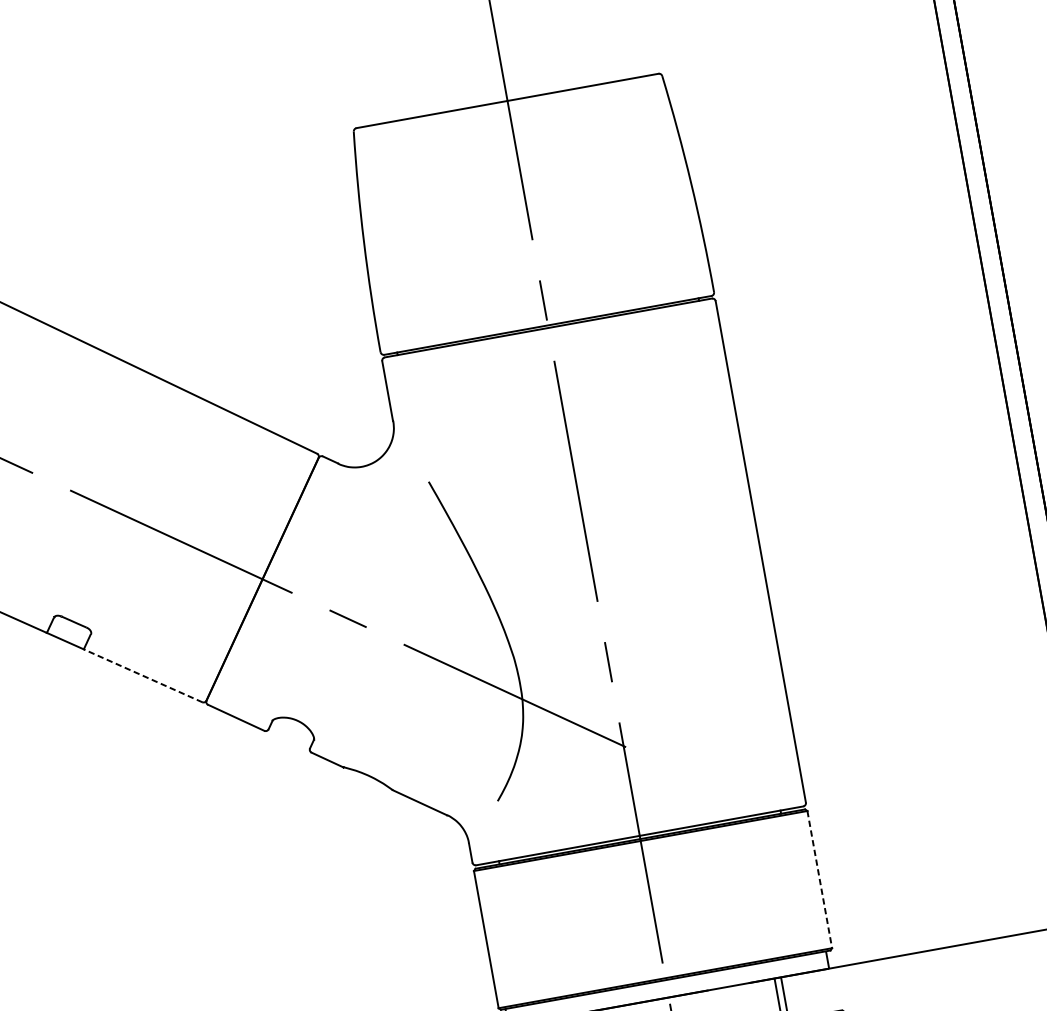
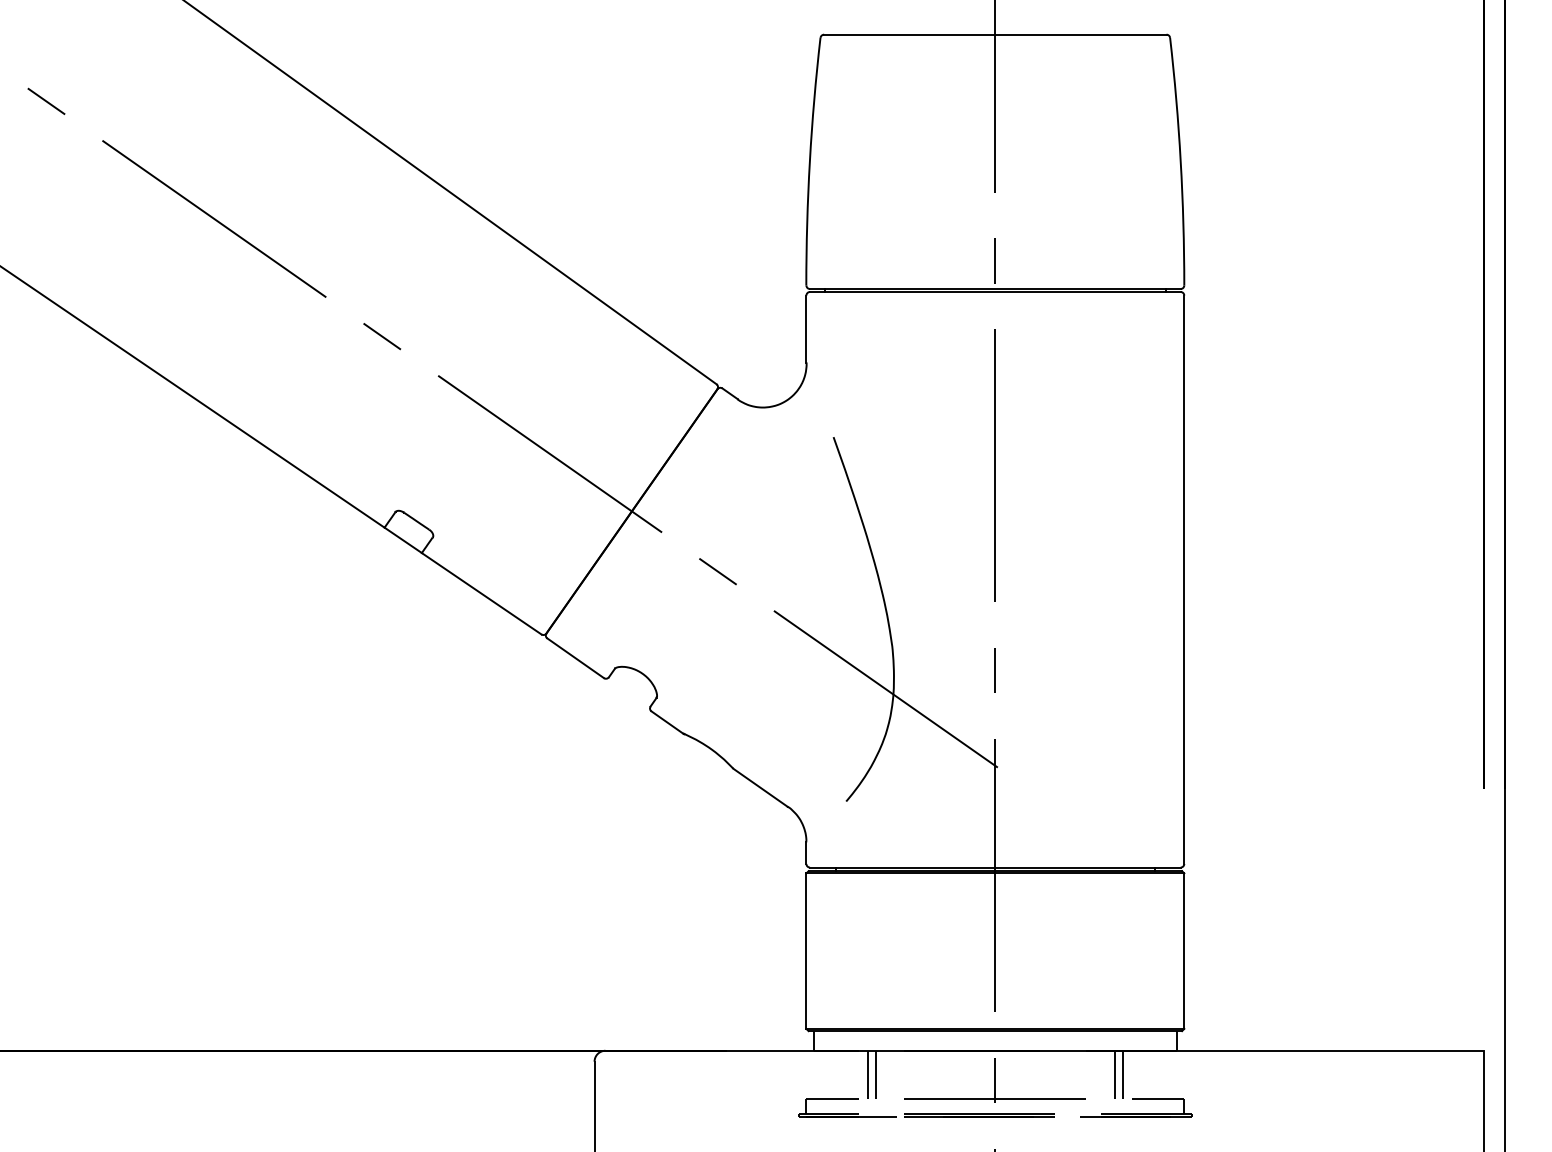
line: (142, 675) -> (481, 593), dashed -> solid
line: (819, 879) -> (1184, 951), dashed -> solid

